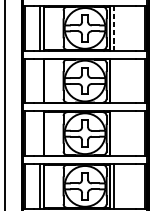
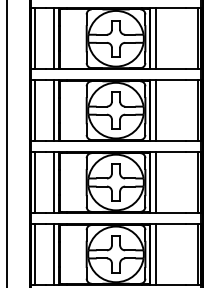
line: (114, 28) -> (155, 39), dashed -> solid
line: (39, 80) -> (54, 110), added
line: (114, 80) -> (155, 110), added
line: (39, 133) -> (54, 182), added
line: (114, 133) -> (155, 182), added

